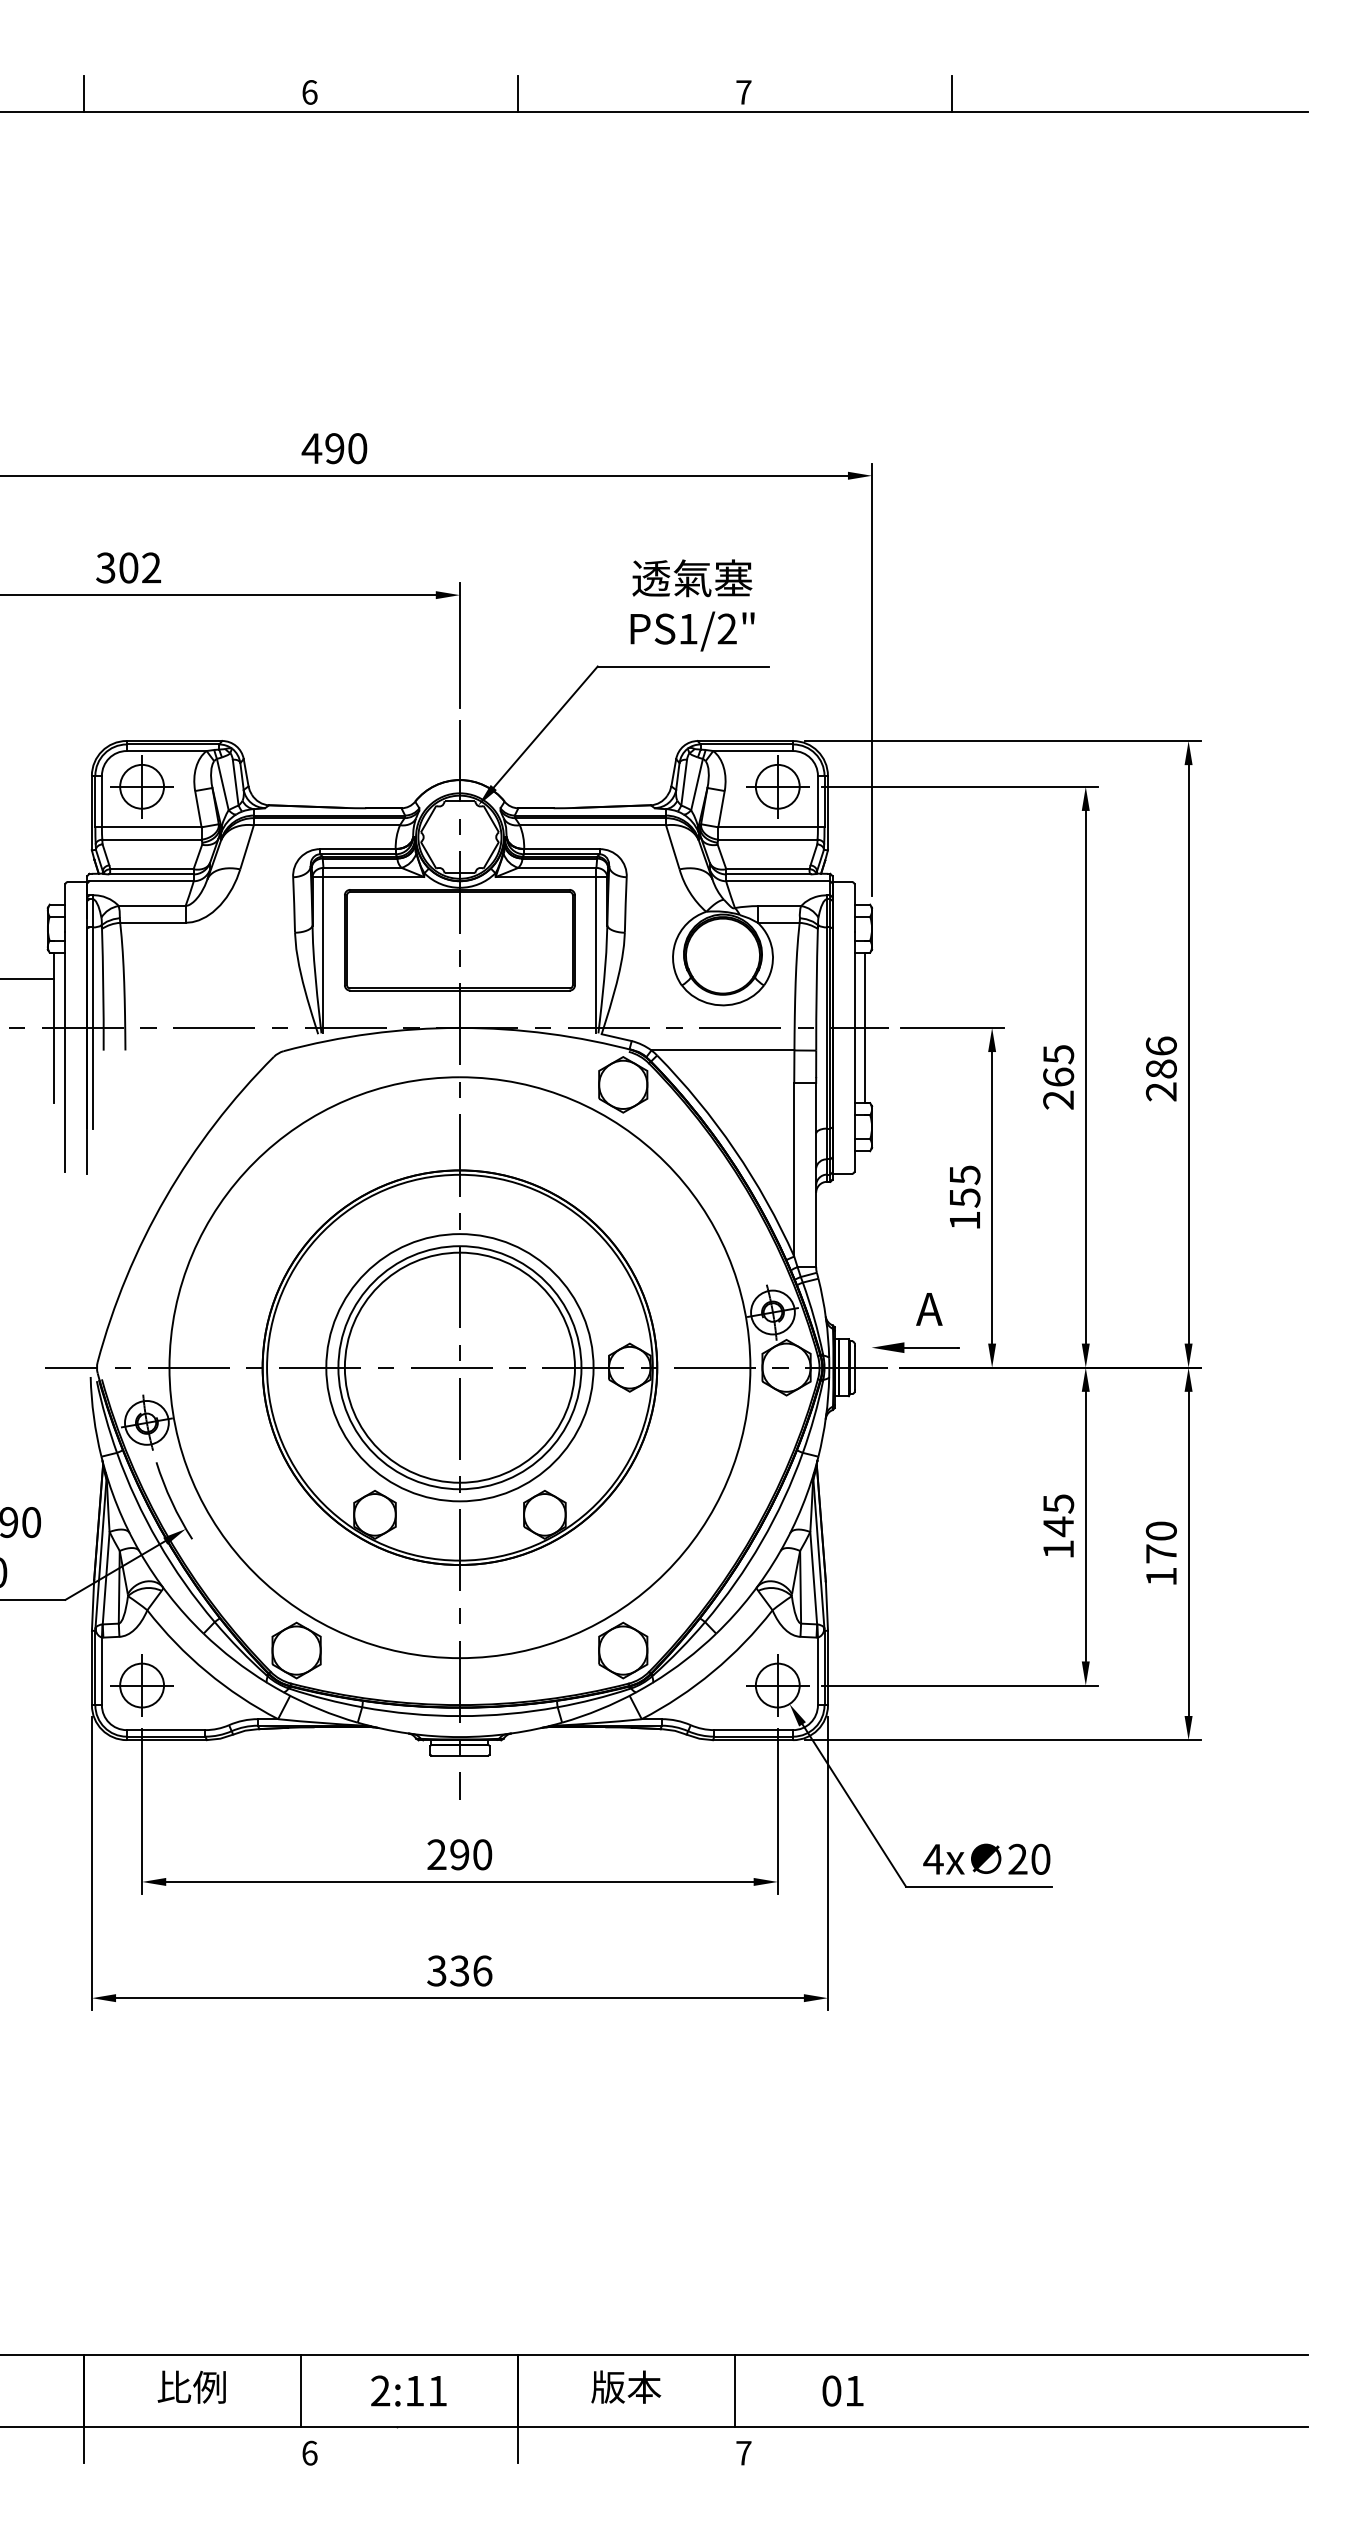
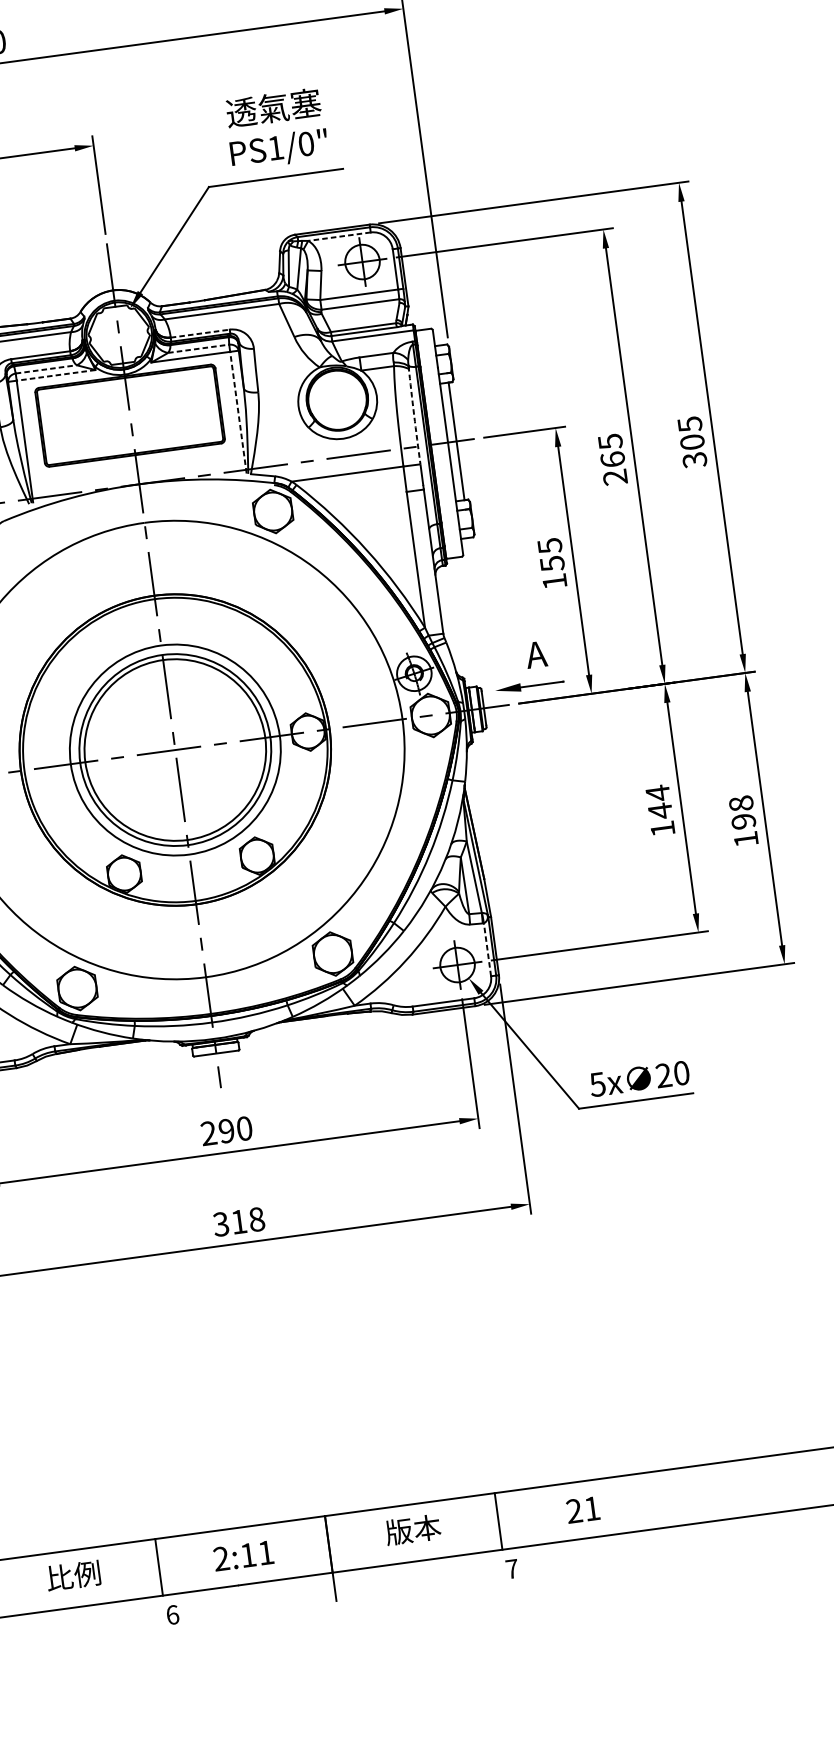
text: (726, 628) -> (305, 143), PS1/2" -> PS1/0"
line: (753, 751) -> (339, 237), solid -> dashed
line: (561, 849) -> (199, 333), solid -> dashed
line: (363, 867) -> (47, 368), solid -> dashed
line: (557, 867) -> (198, 348), solid -> dashed
line: (373, 877) -> (55, 375), solid -> dashed
line: (596, 954) -> (238, 412), solid -> dashed
arc: (816, 987) -> (414, 414), solid -> dashed
text: (1160, 1068) -> (691, 441), 286 -> 305
text: (1058, 1503) -> (657, 792), 145 -> 144
text: (1160, 1542) -> (741, 812), 170 -> 198
line: (817, 1671) -> (487, 949), solid -> dashed
text: (933, 1859) -> (597, 1084), 4x -> 5x
text: (471, 1970) -> (248, 1220), 336 -> 318
text: (831, 2390) -> (574, 1510), 01 -> 21

